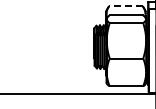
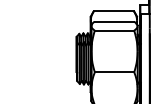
line: (125, 6) -> (113, 11), dashed -> solid

